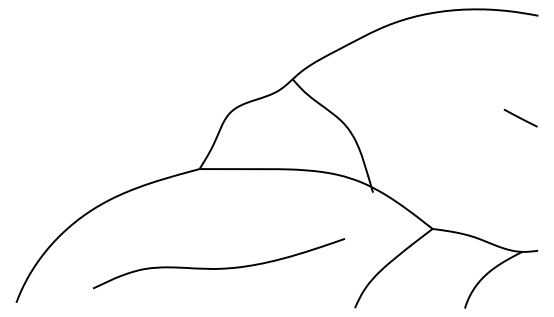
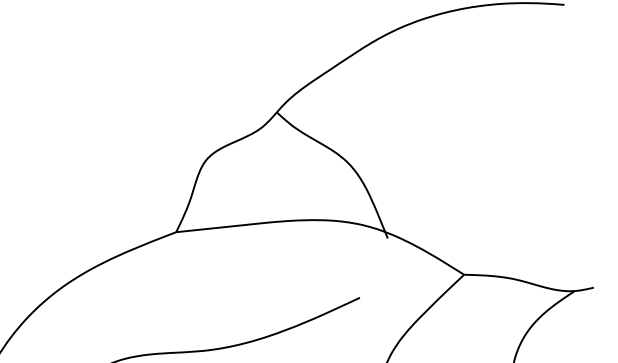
line: (520, 117) -> (555, 129), removed

